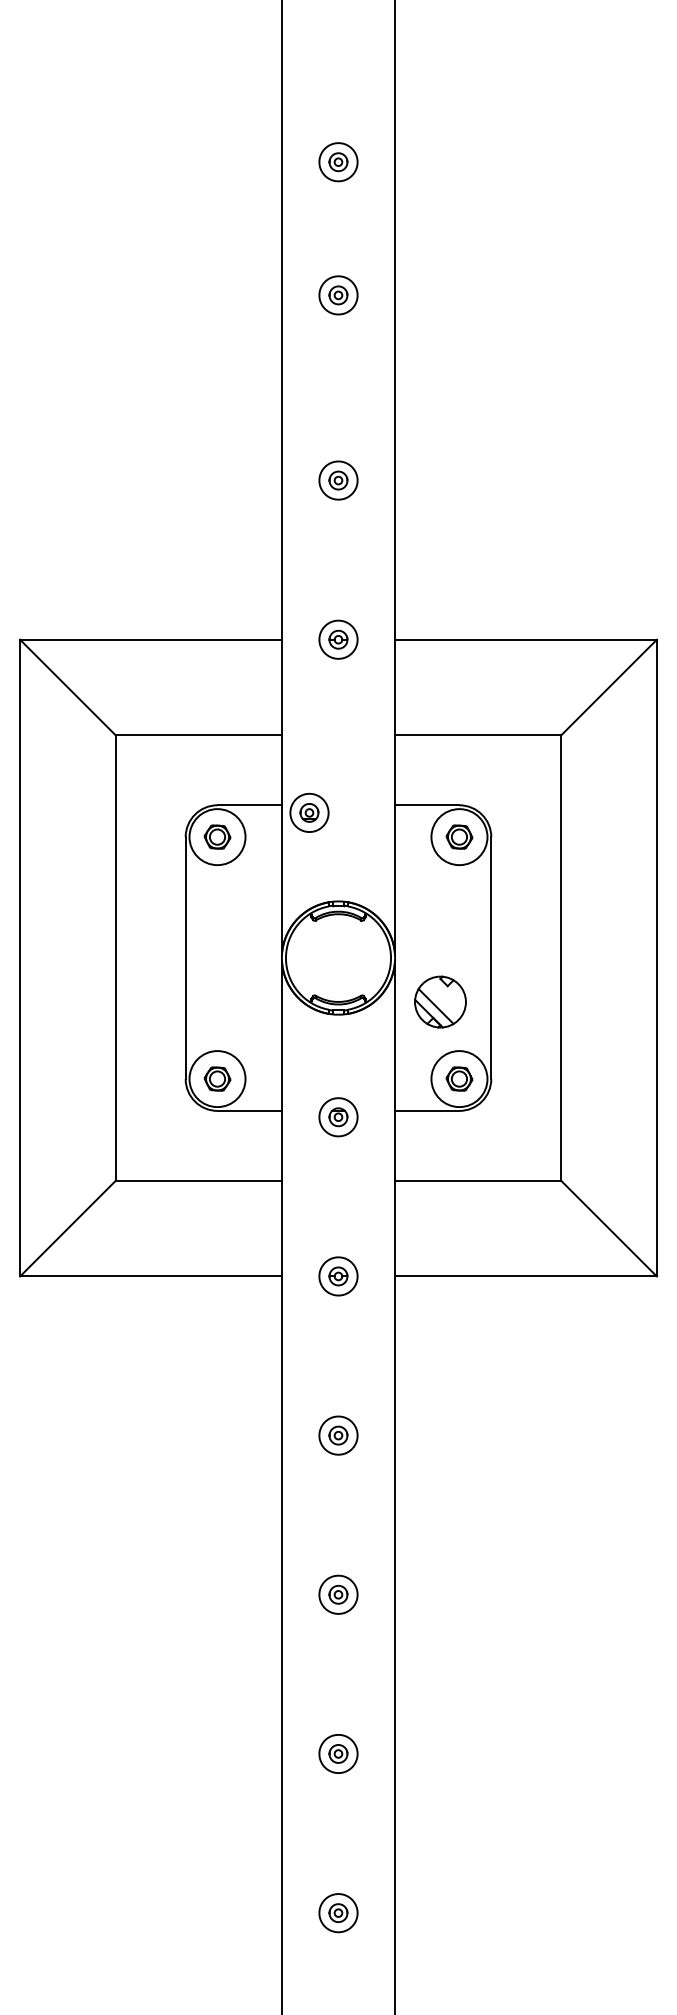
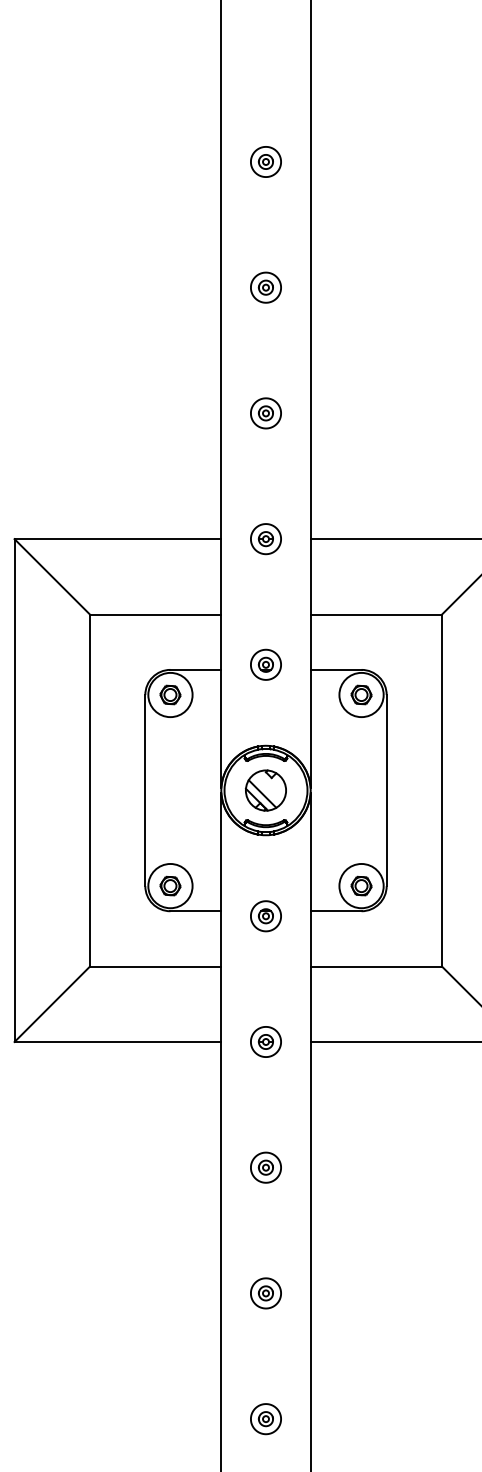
part: (338, 295) -> (266, 287), moved
part: (309, 812) -> (266, 664), moved
part: (440, 1001) -> (266, 790), moved

